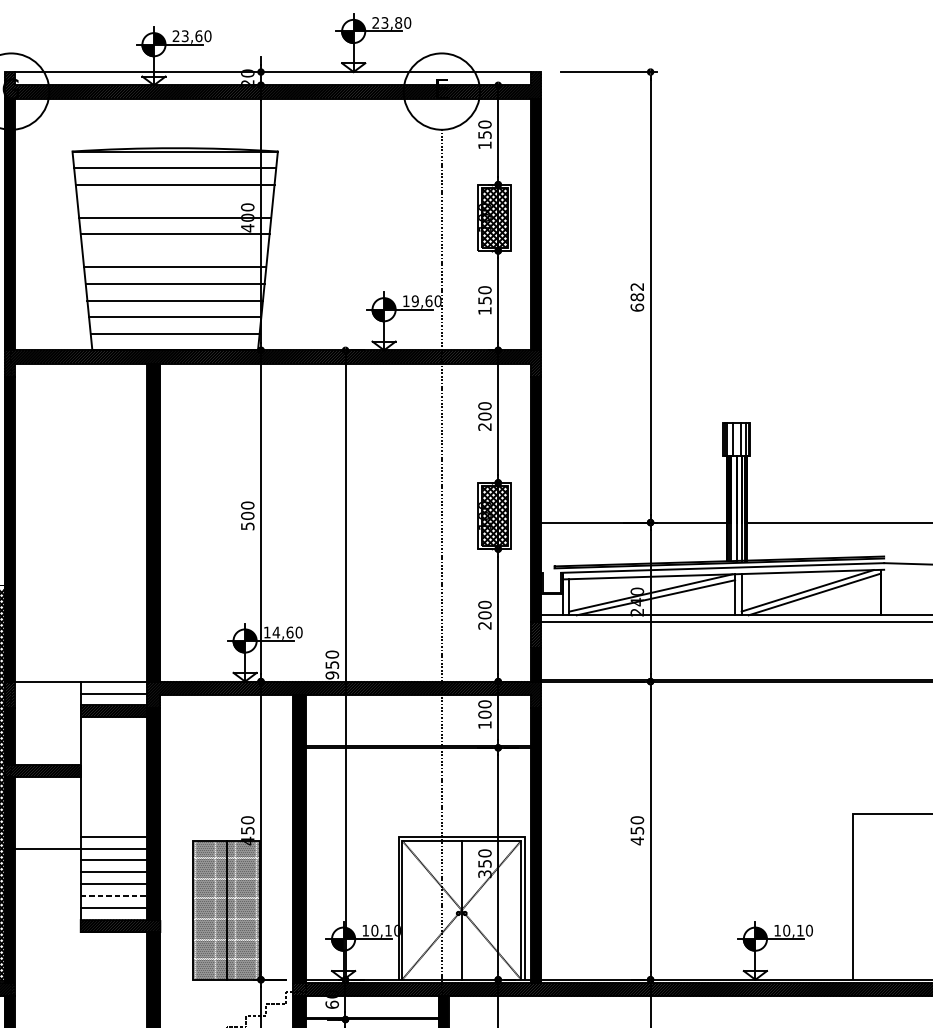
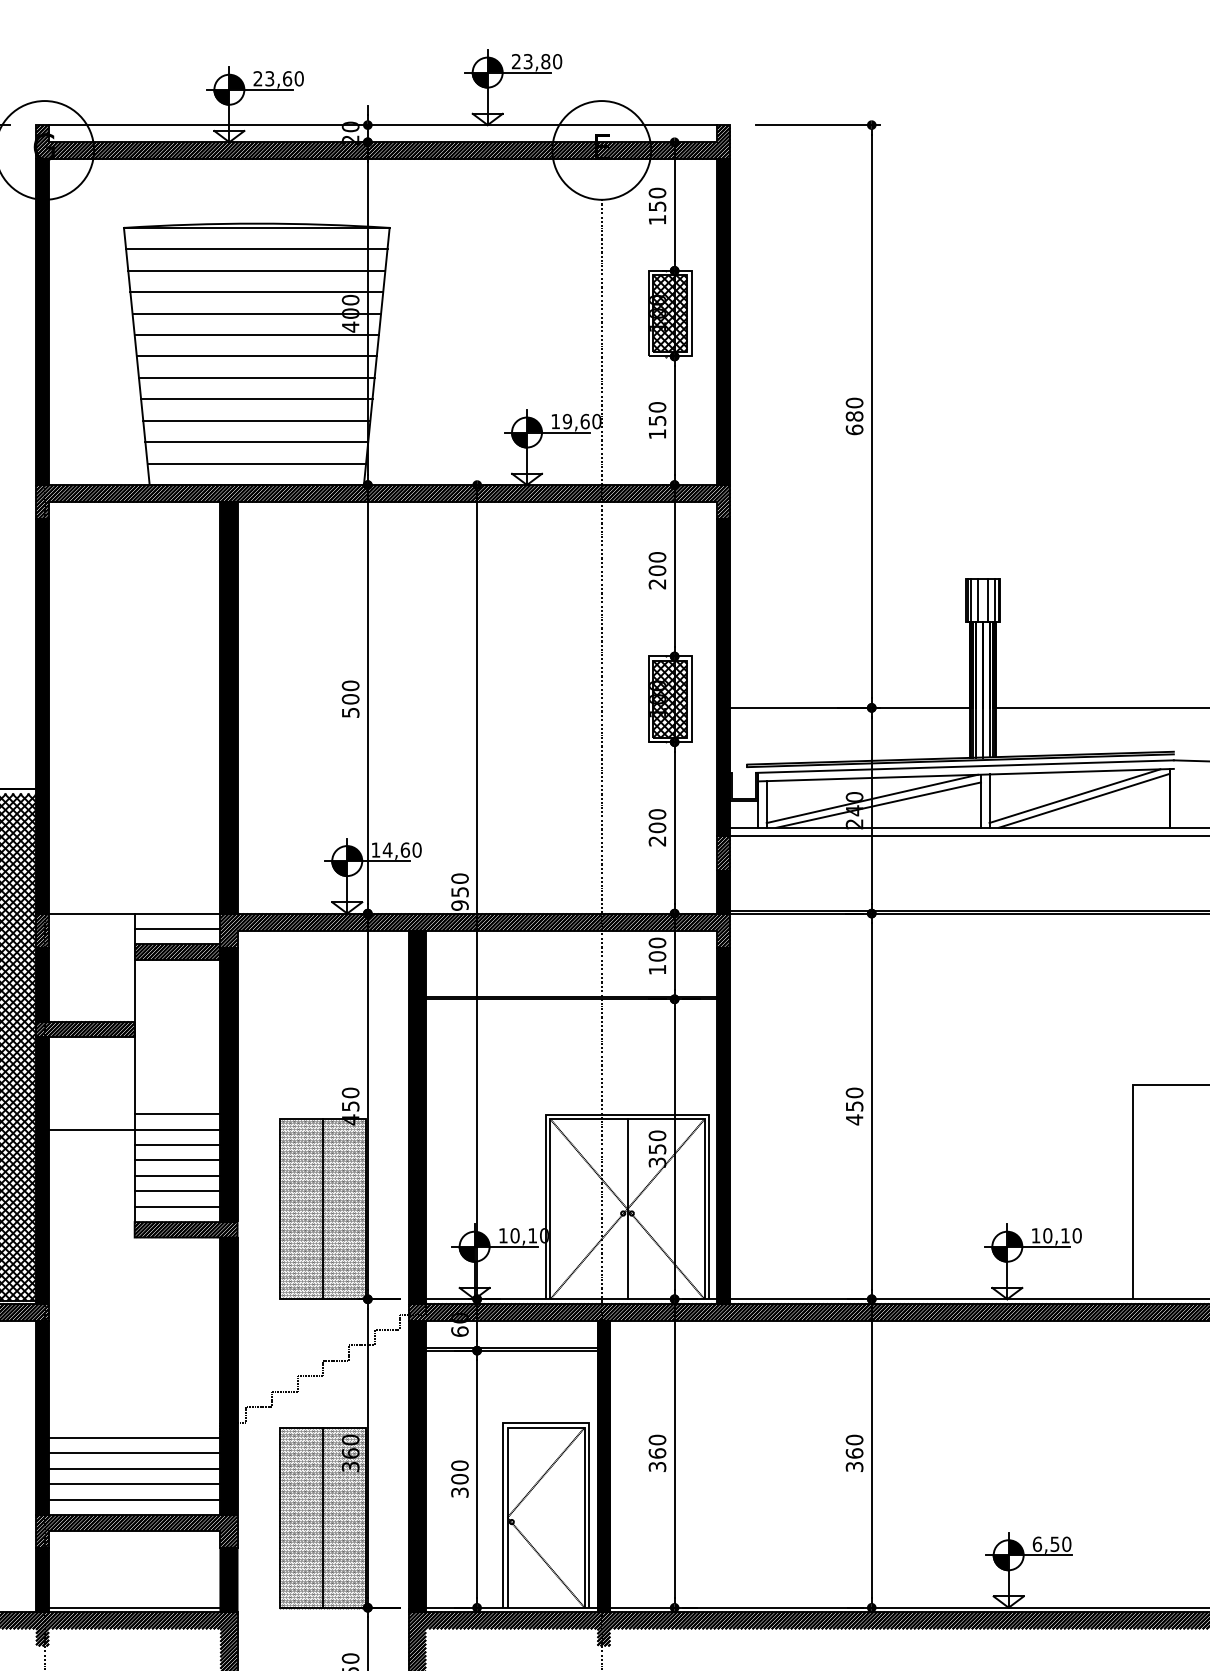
line: (174, 201) -> (256, 292), added
line: (174, 250) -> (256, 356), added
text: (637, 286) -> (854, 402), 682 -> 680
line: (113, 896) -> (177, 1191), dashed -> solid

